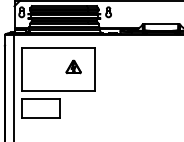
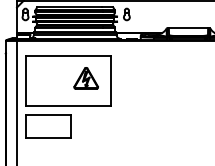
part: (73, 66) -> (85, 77), size x1.43

